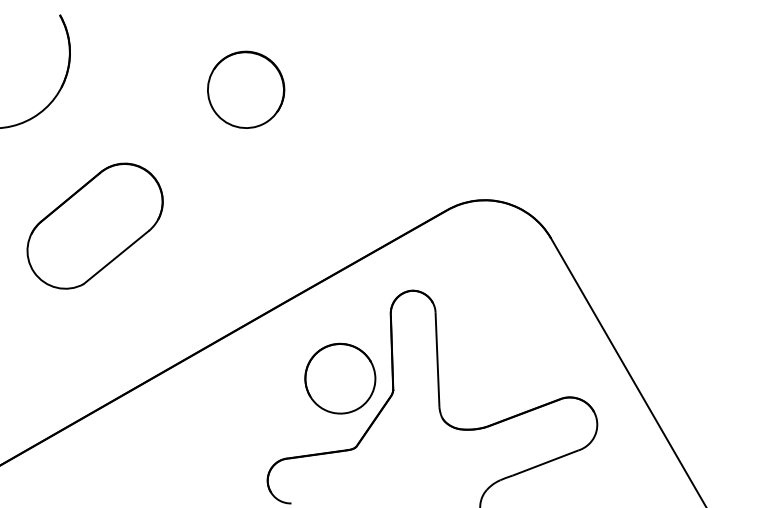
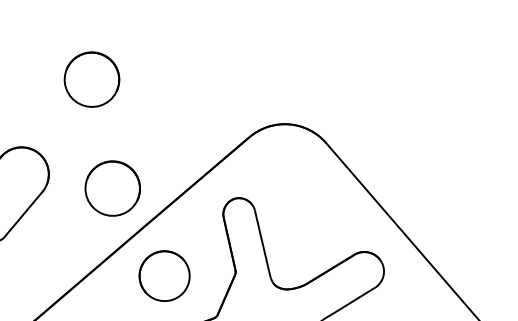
part: (246, 244) -> (112, 188), added
part: (340, 378) -> (164, 275), moved

